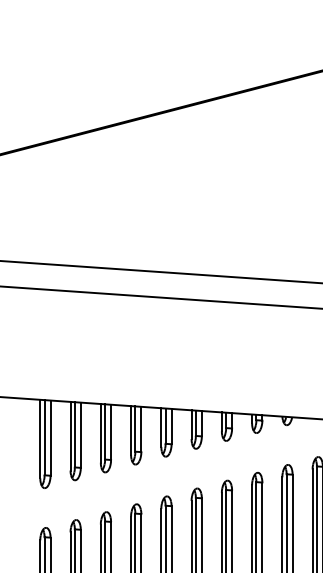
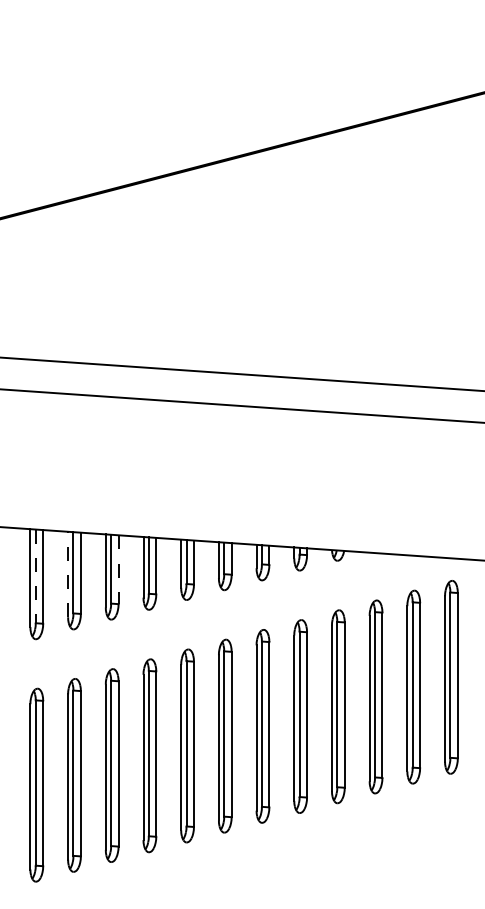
line: (111, 432) -> (118, 570), solid -> dashed
line: (70, 436) -> (68, 574), solid -> dashed
line: (44, 437) -> (35, 576), solid -> dashed

